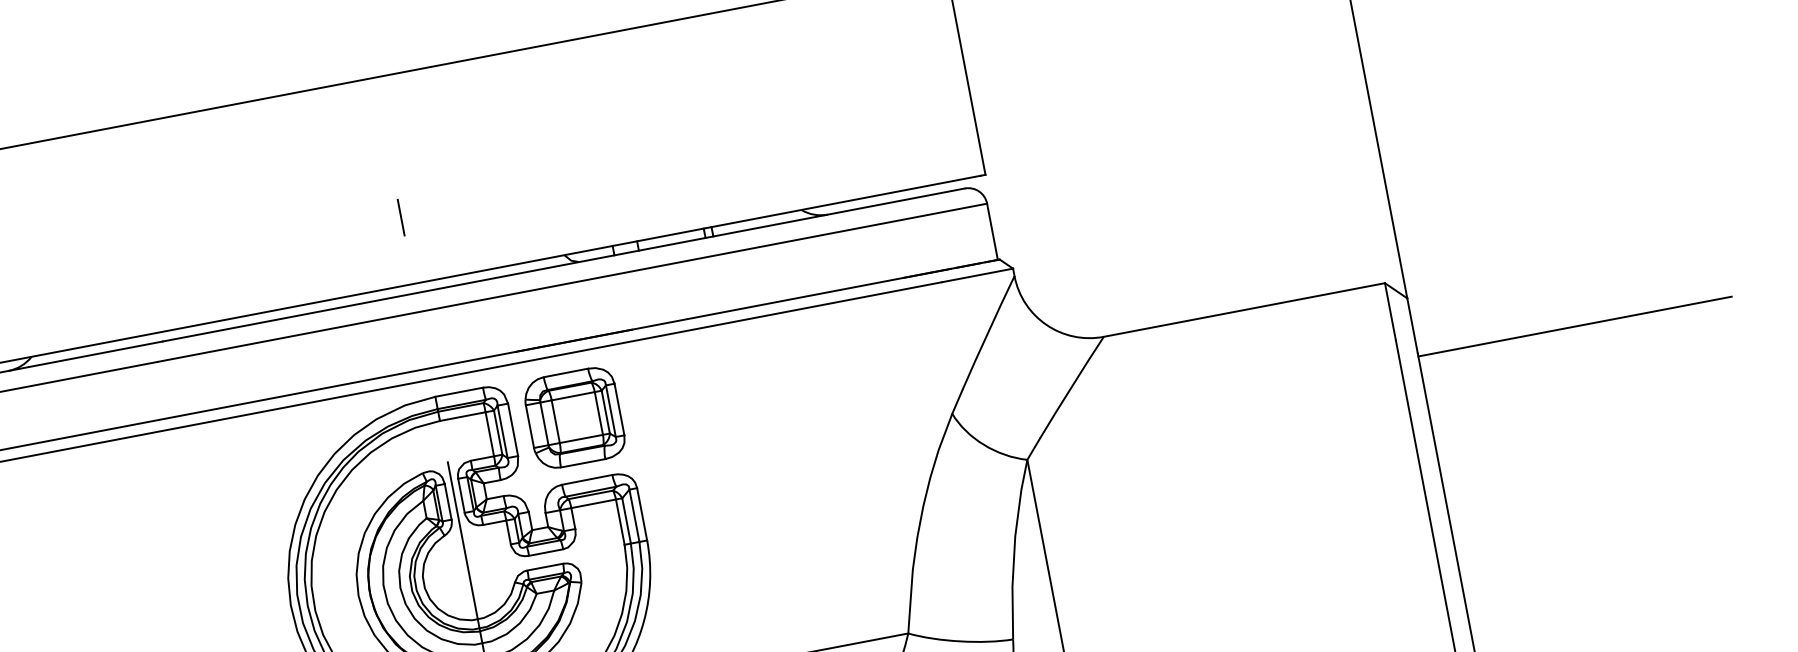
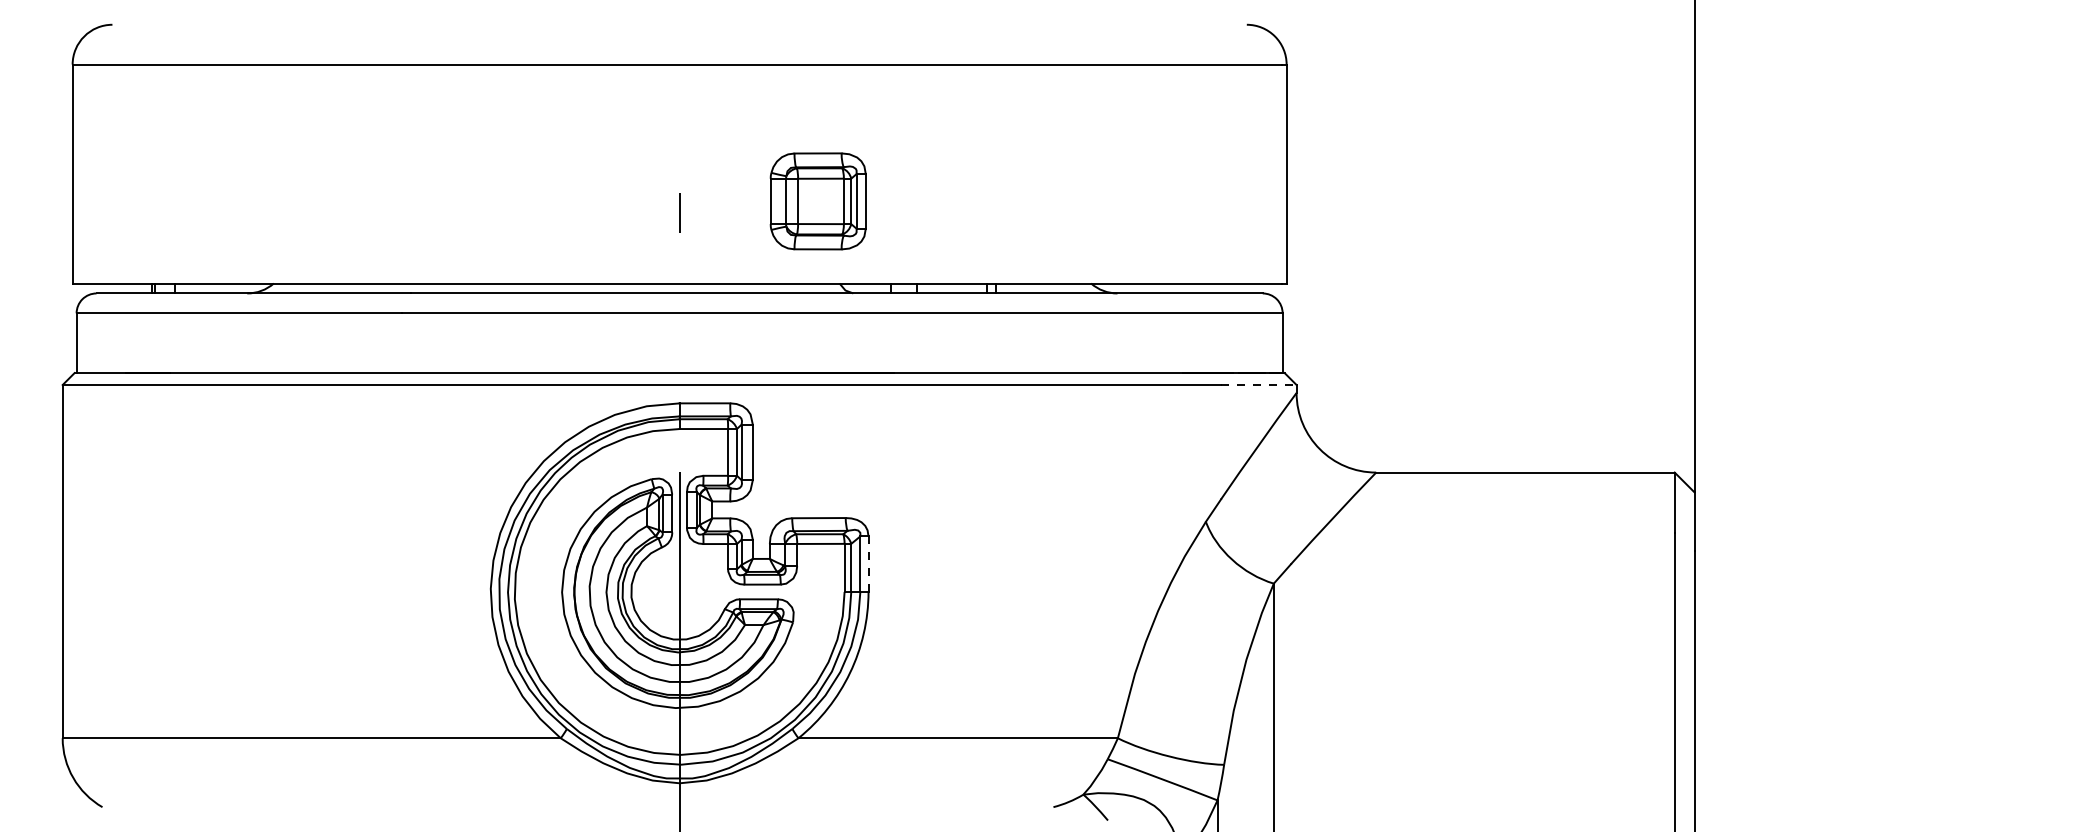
line: (977, 275) -> (1258, 385), solid -> dashed
line: (1574, 326) -> (1860, 554), removed
part: (574, 418) -> (817, 201), moved
line: (642, 514) -> (868, 564), solid -> dashed

